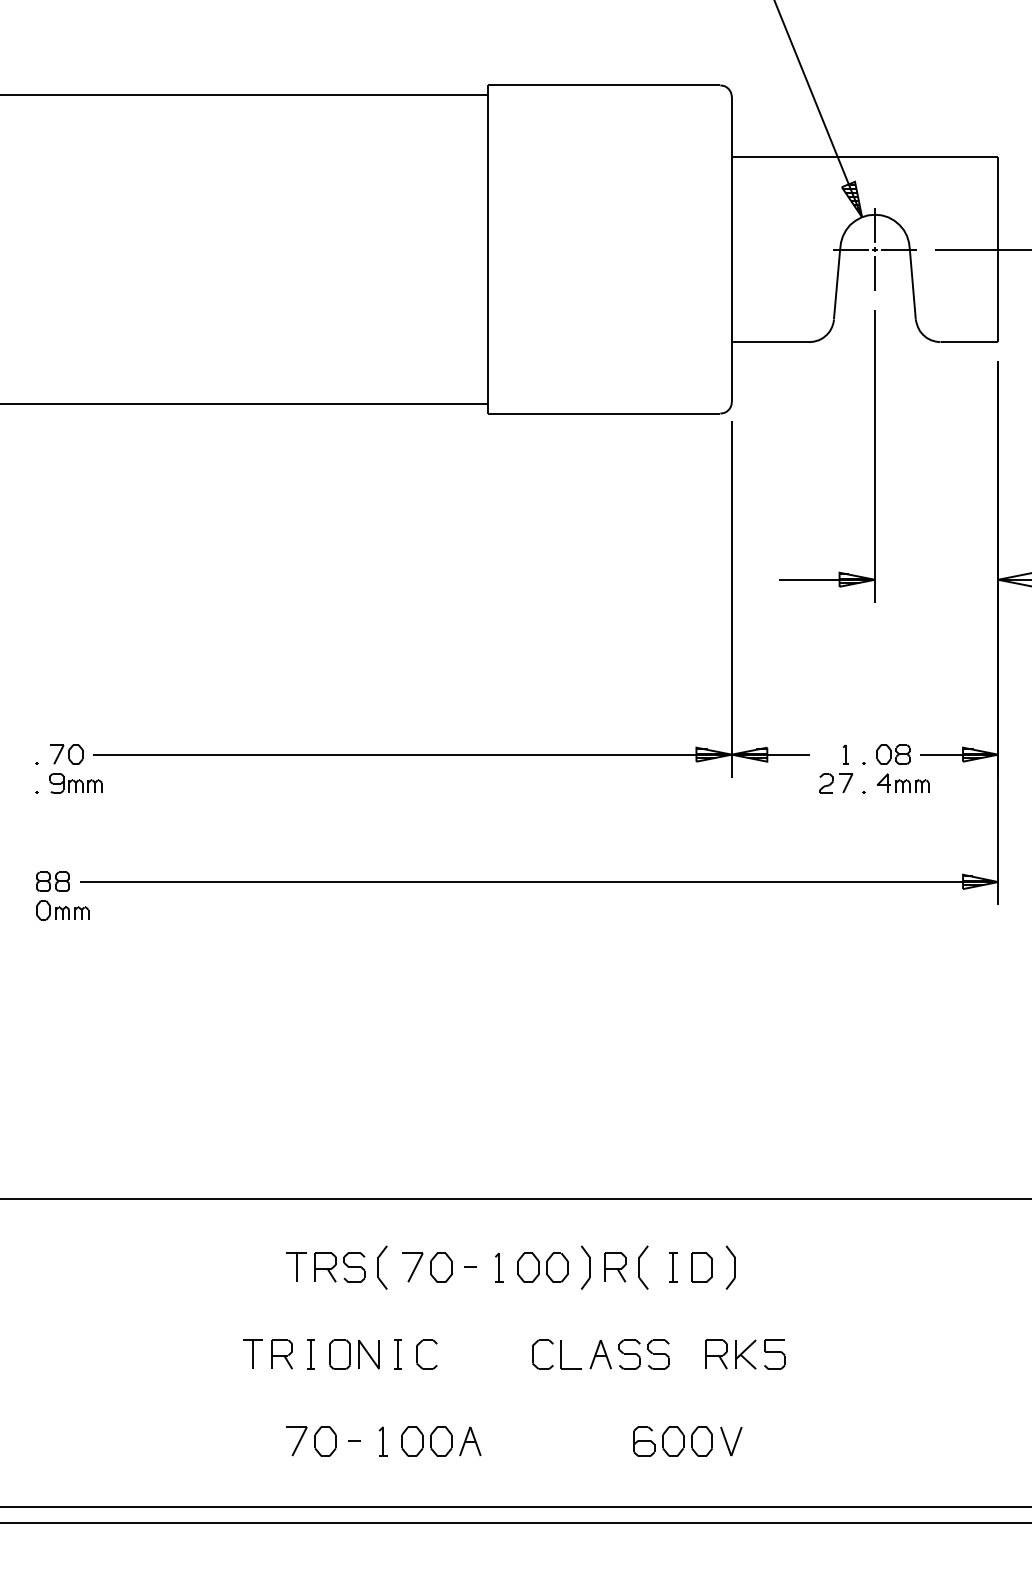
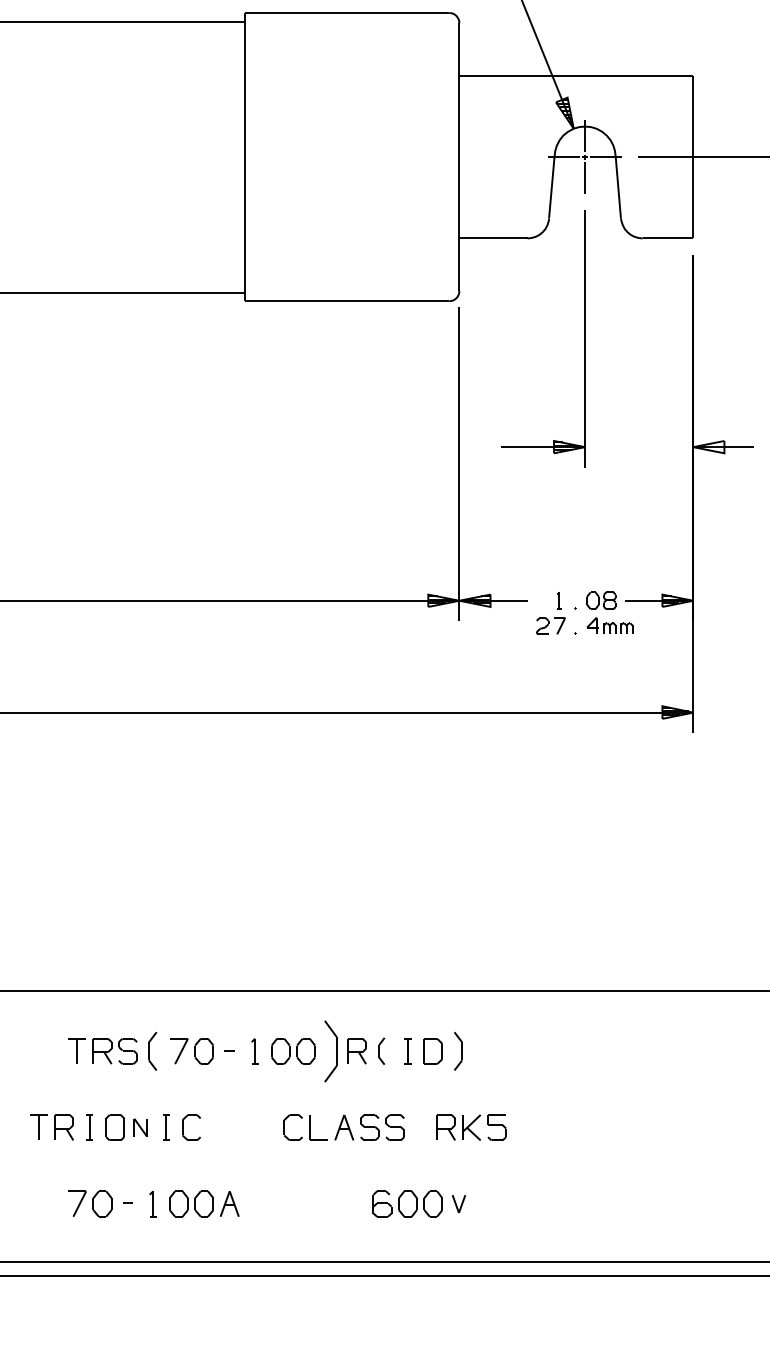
part: (585, 1267) -> (330, 1051), size x1.6
part: (643, 1267) -> (381, 1051), size x0.7
part: (368, 1354) -> (140, 1127), size x0.7
part: (731, 1441) -> (459, 1204), size x0.7

